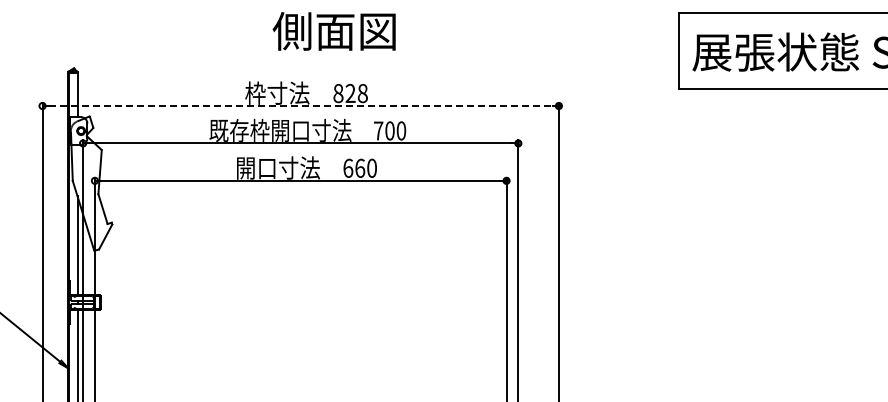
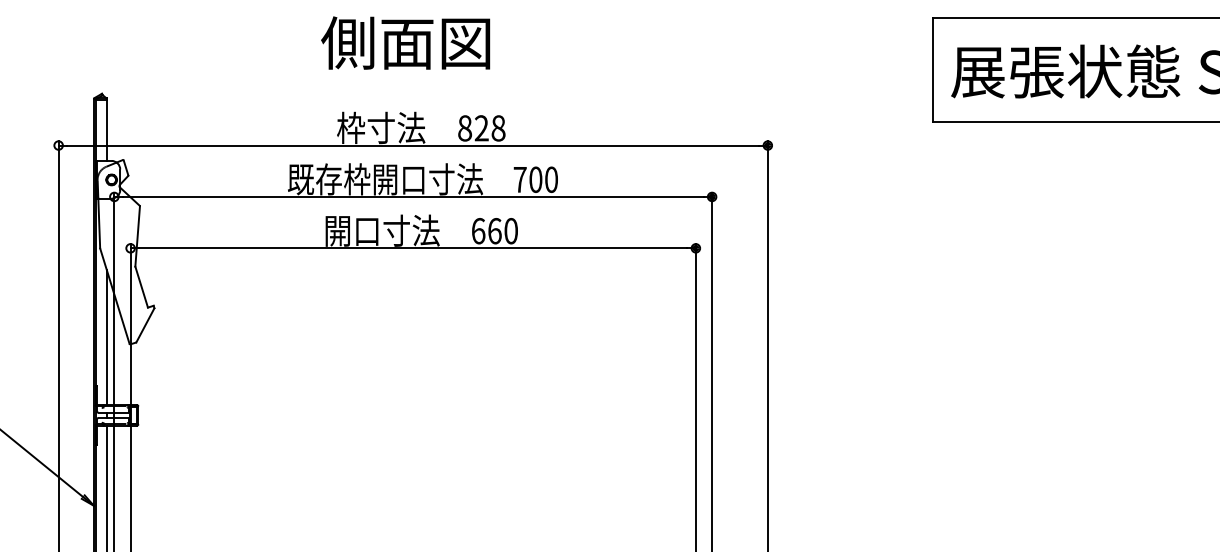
text: (333, 31) -> (404, 43), moved
line: (300, 106) -> (412, 146), dashed -> solid

